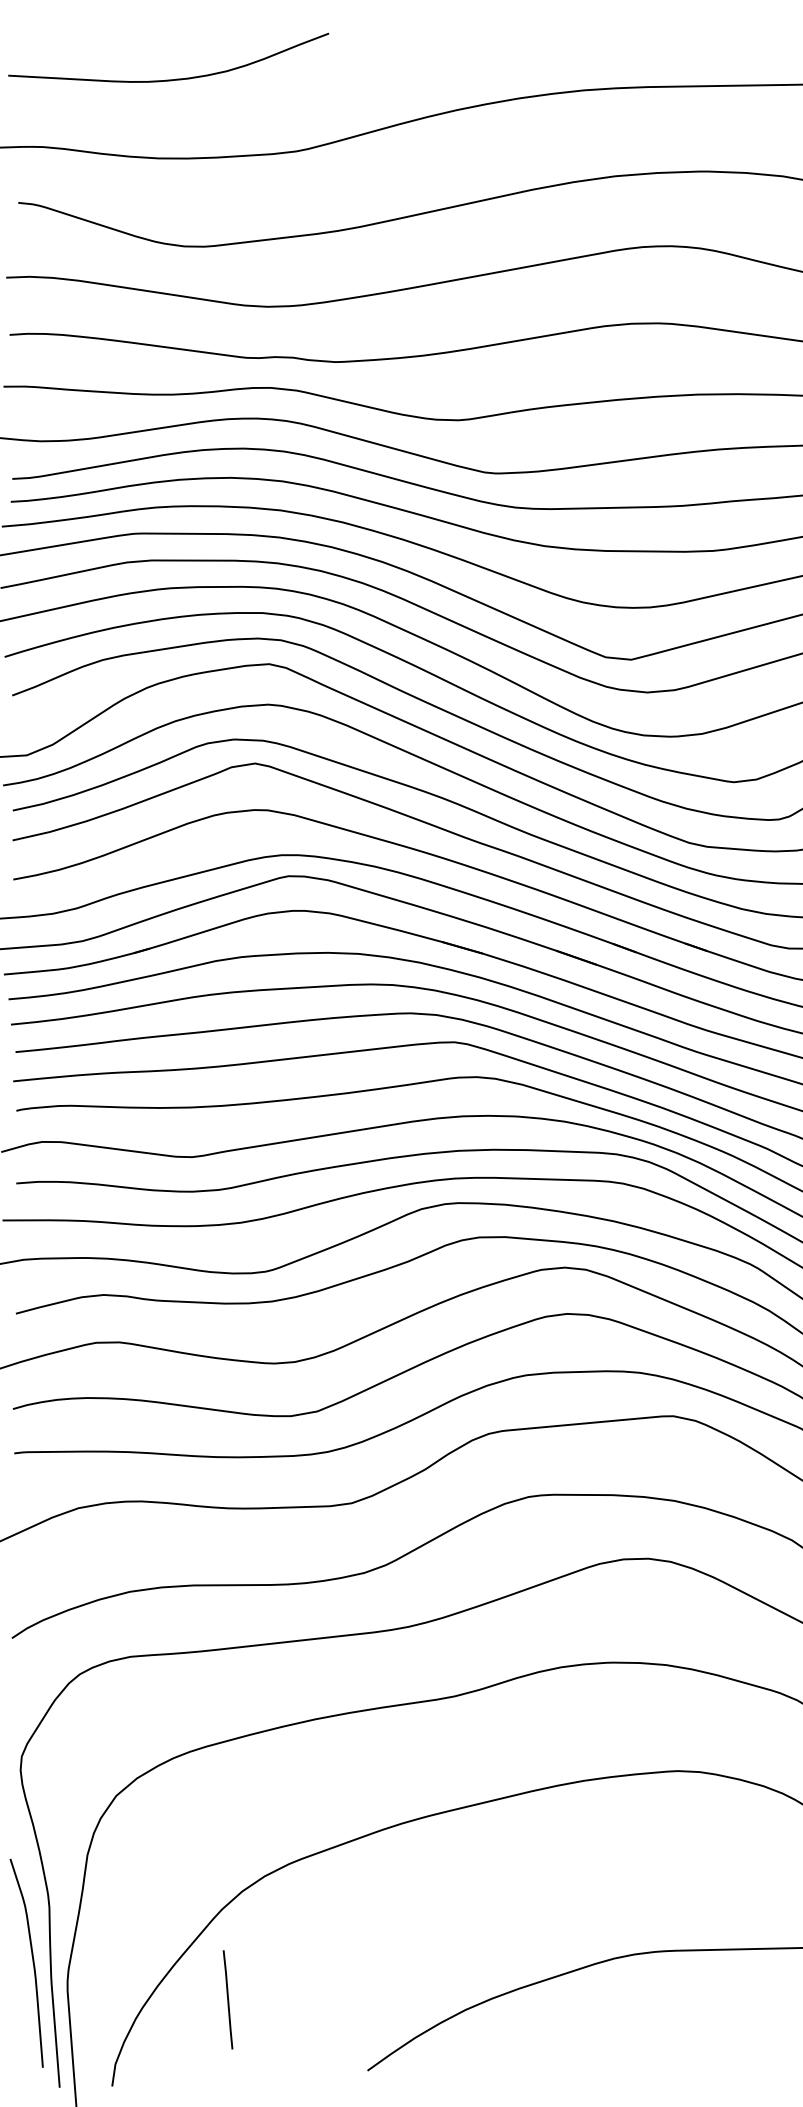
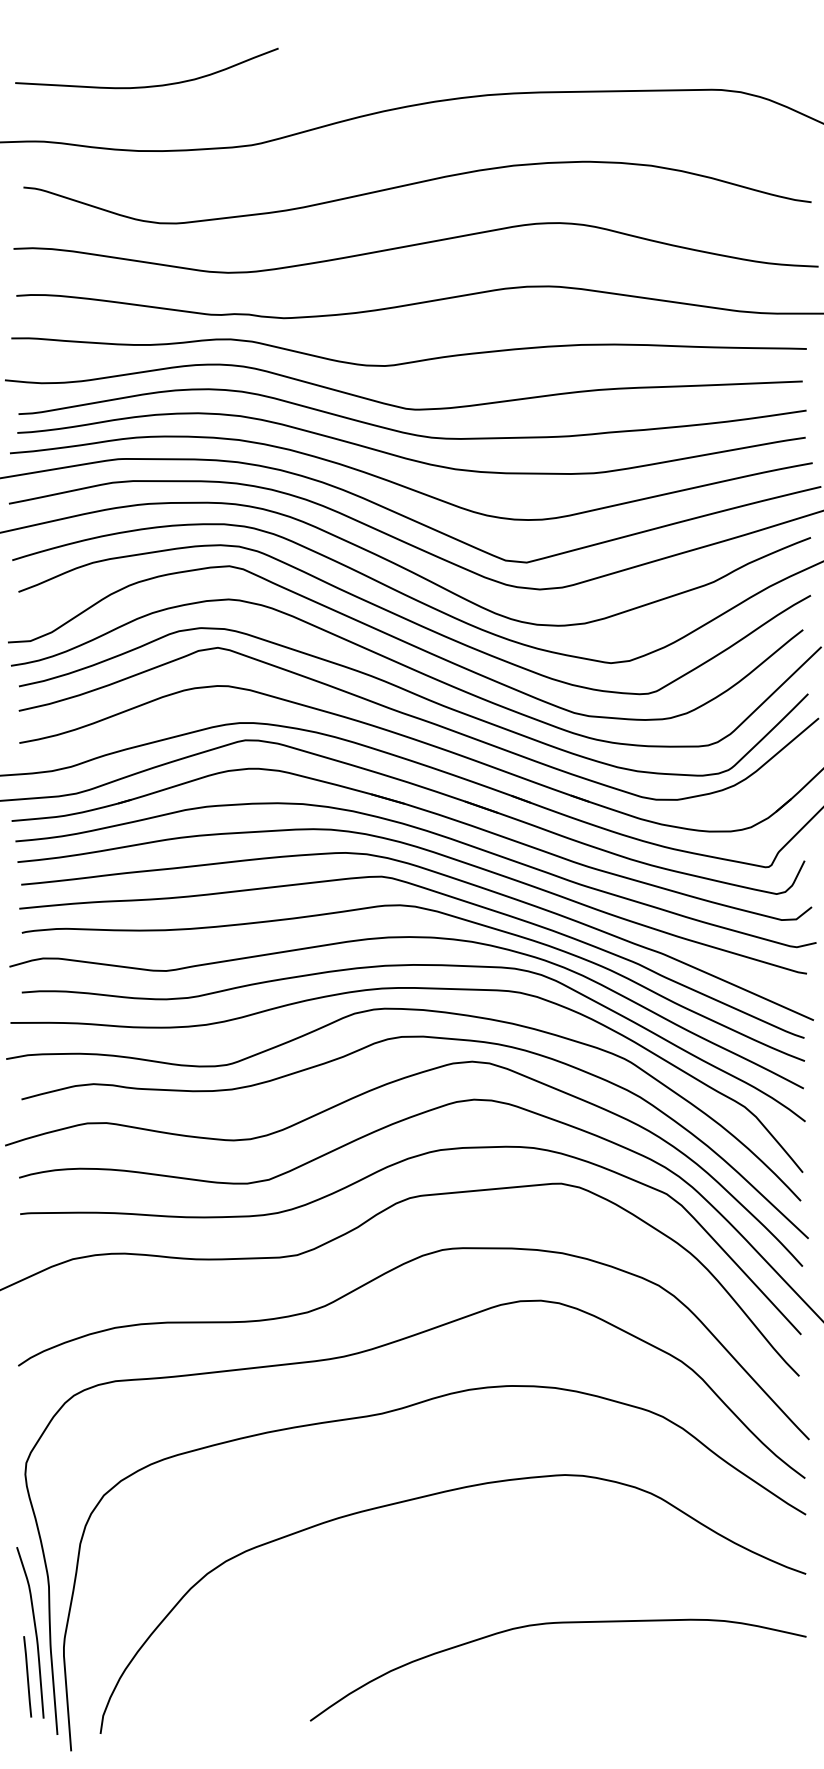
line: (227, 1999) -> (27, 1676), moved

